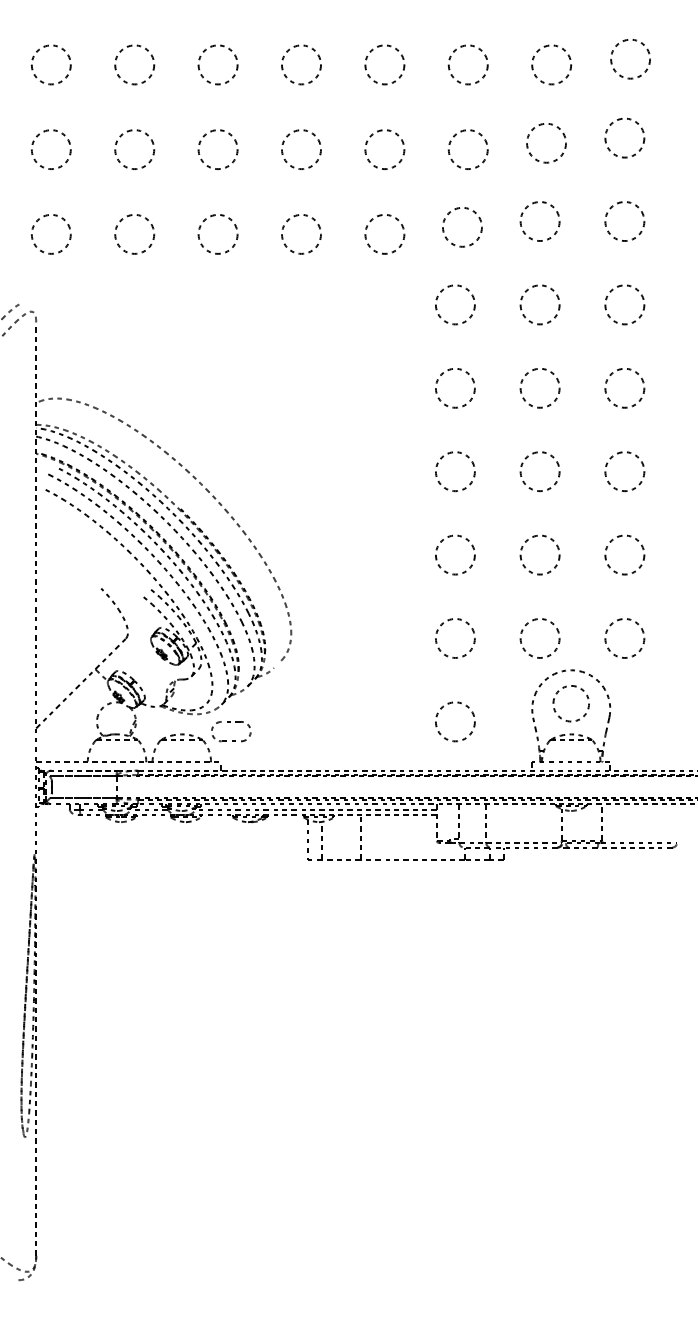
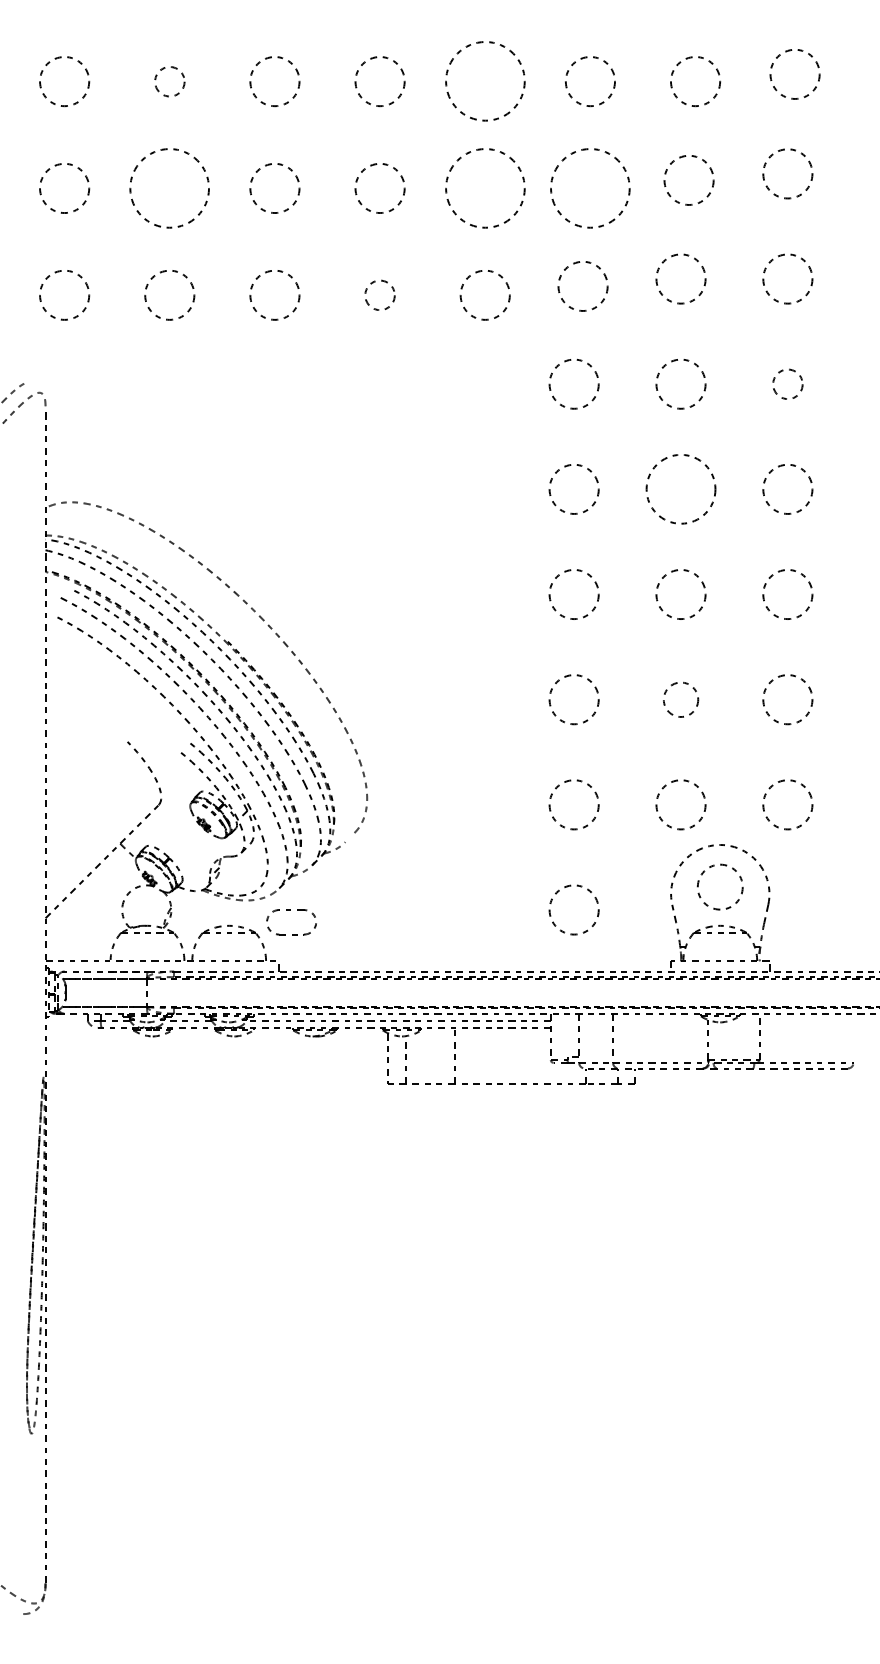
circle: (134, 64) -> (169, 81), size x0.6
circle: (384, 64) -> (484, 81), size x1.6
circle: (134, 149) -> (169, 188), size x1.6
circle: (384, 149) -> (484, 188), size x1.6
circle: (468, 149) -> (590, 188), size x1.6
circle: (301, 234) -> (379, 295), size x0.6
circle: (624, 305) -> (787, 384), size x0.6
circle: (539, 388) -> (680, 489), size x1.4
circle: (539, 554) -> (680, 699), size x0.7

